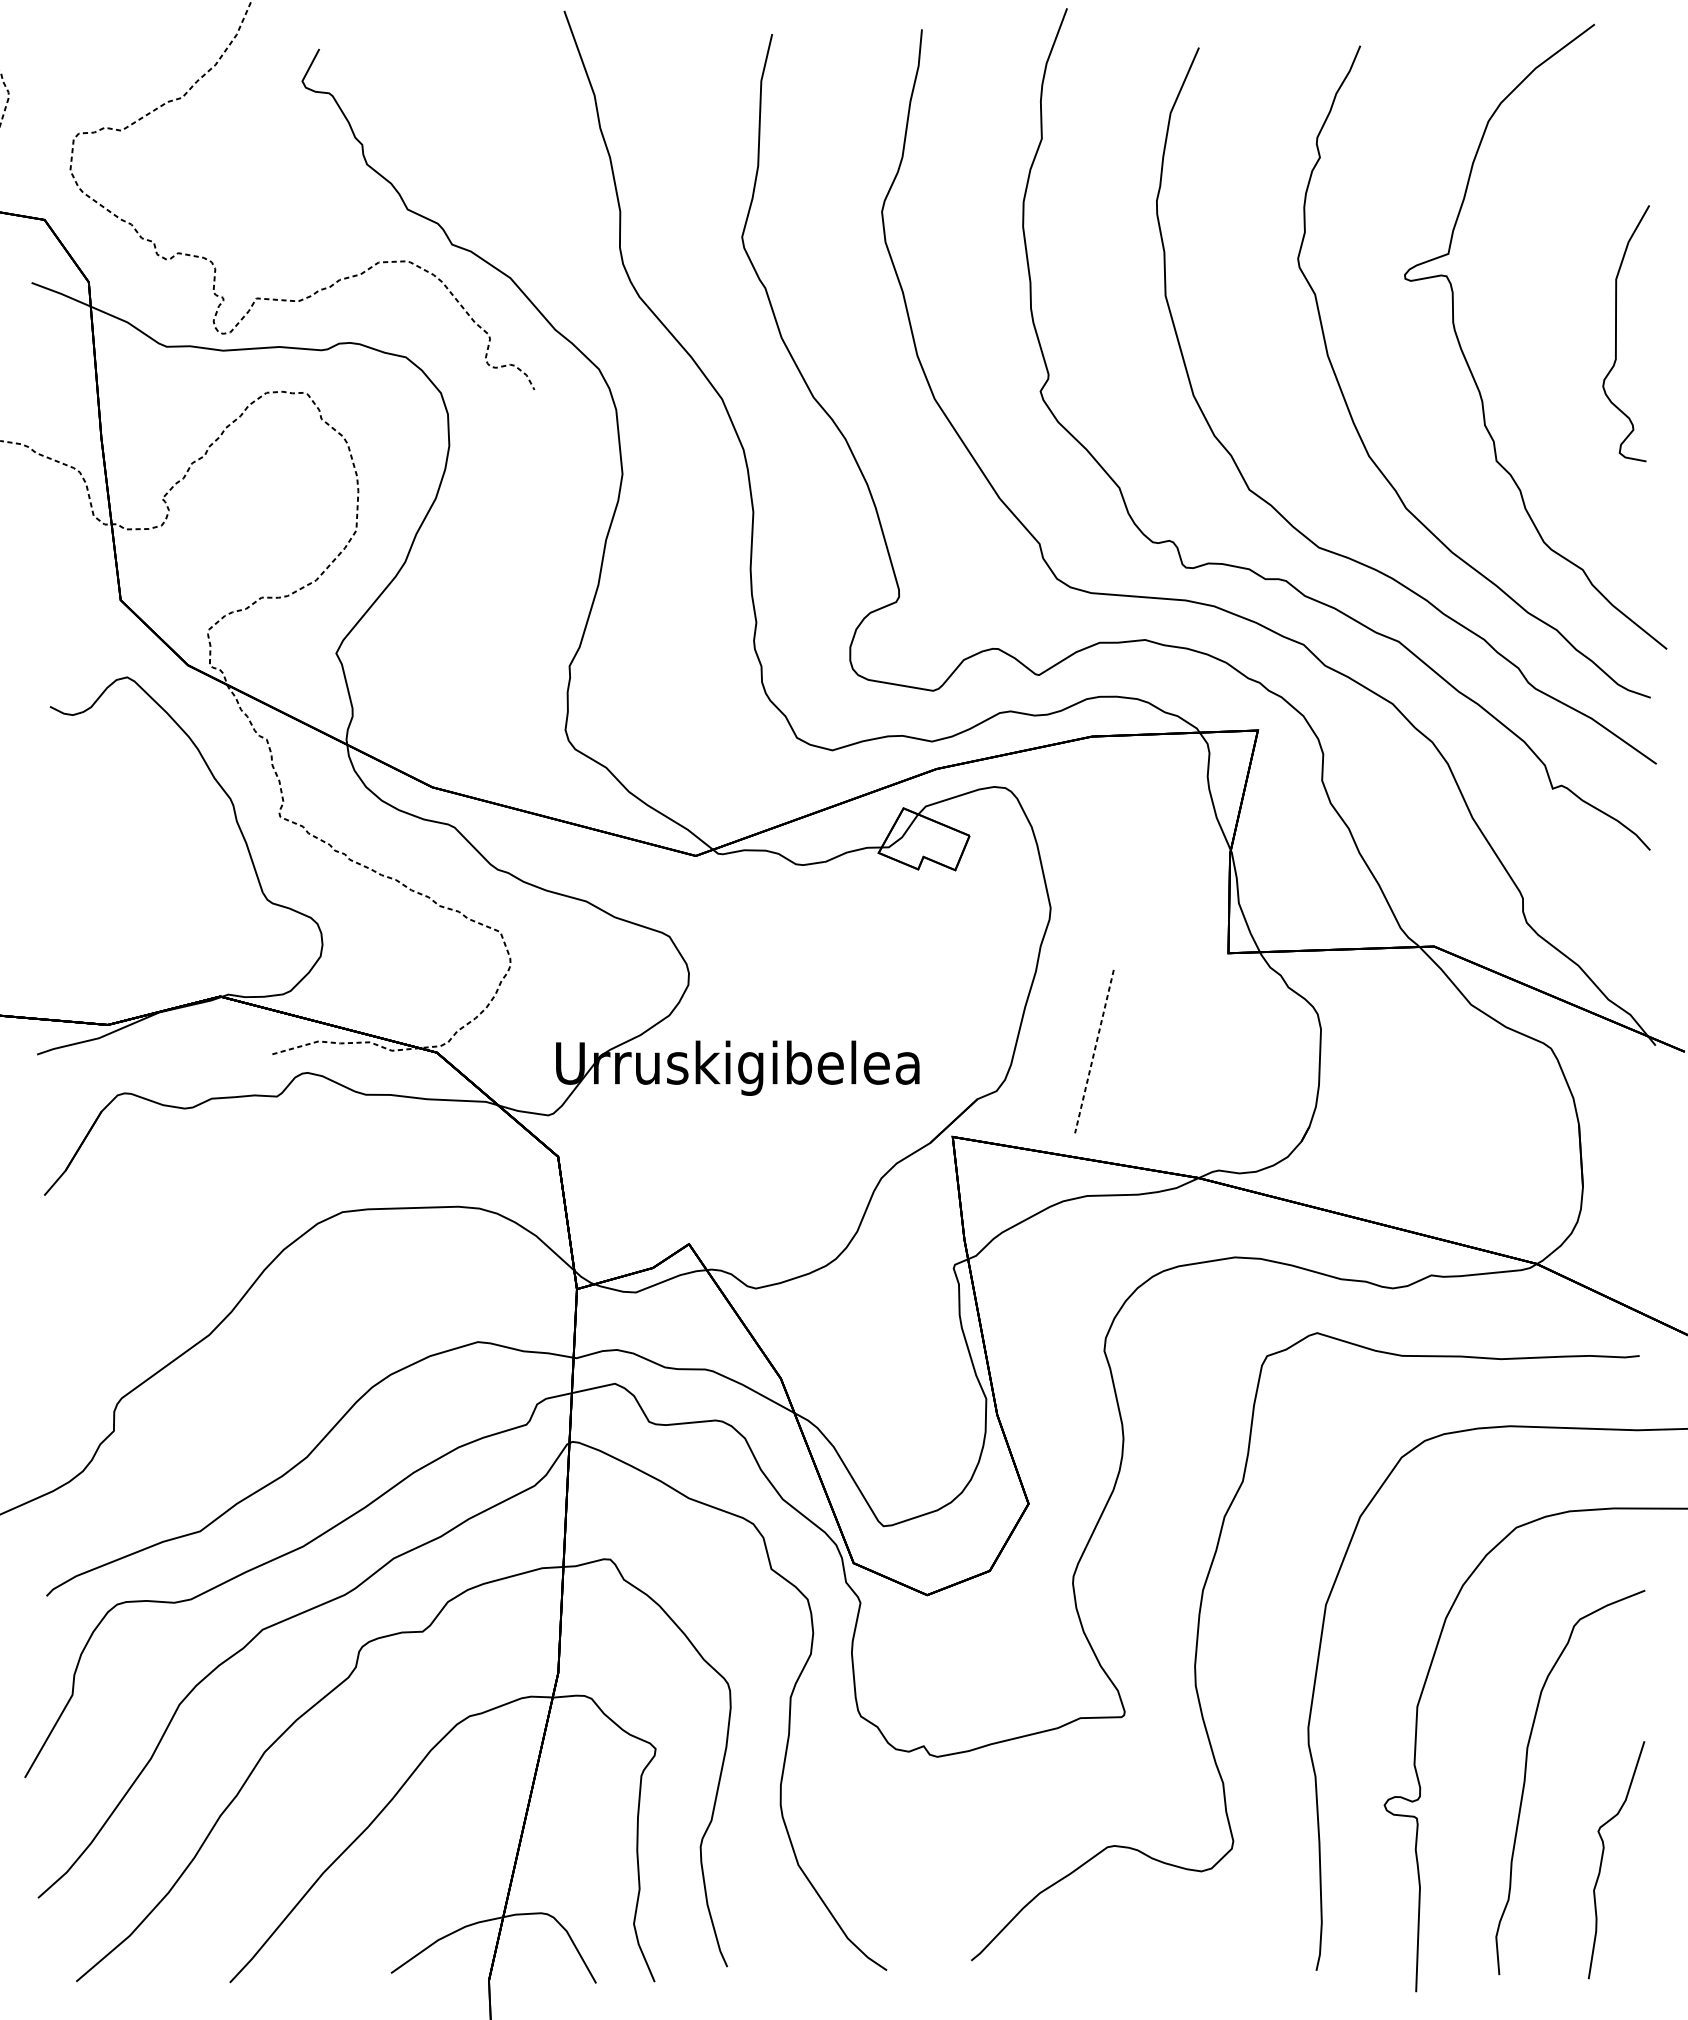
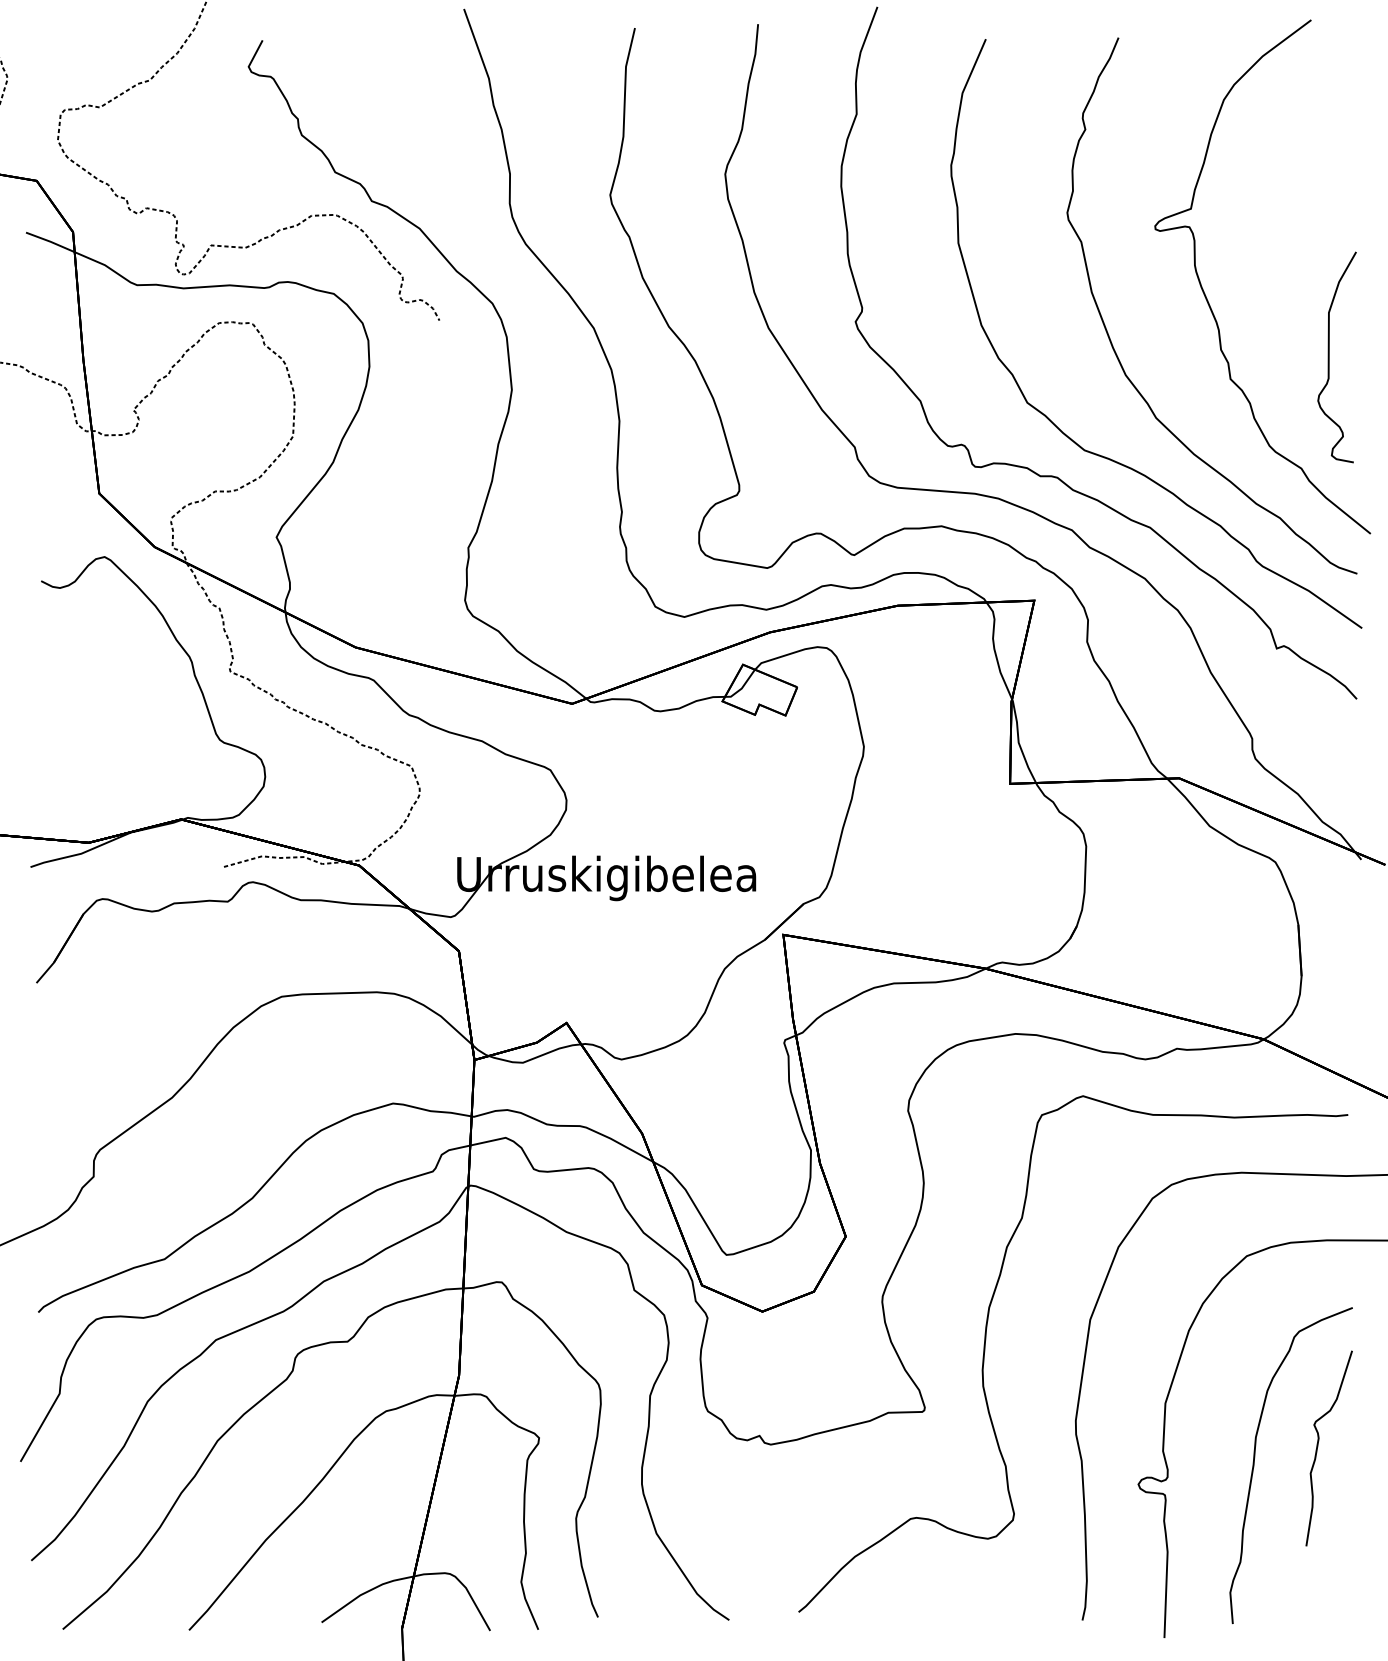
curve: (1616, 333) -> (1329, 357), moved
line: (1093, 1050) -> (899, 863), removed
curve: (1603, 1857) -> (1318, 1446), moved

